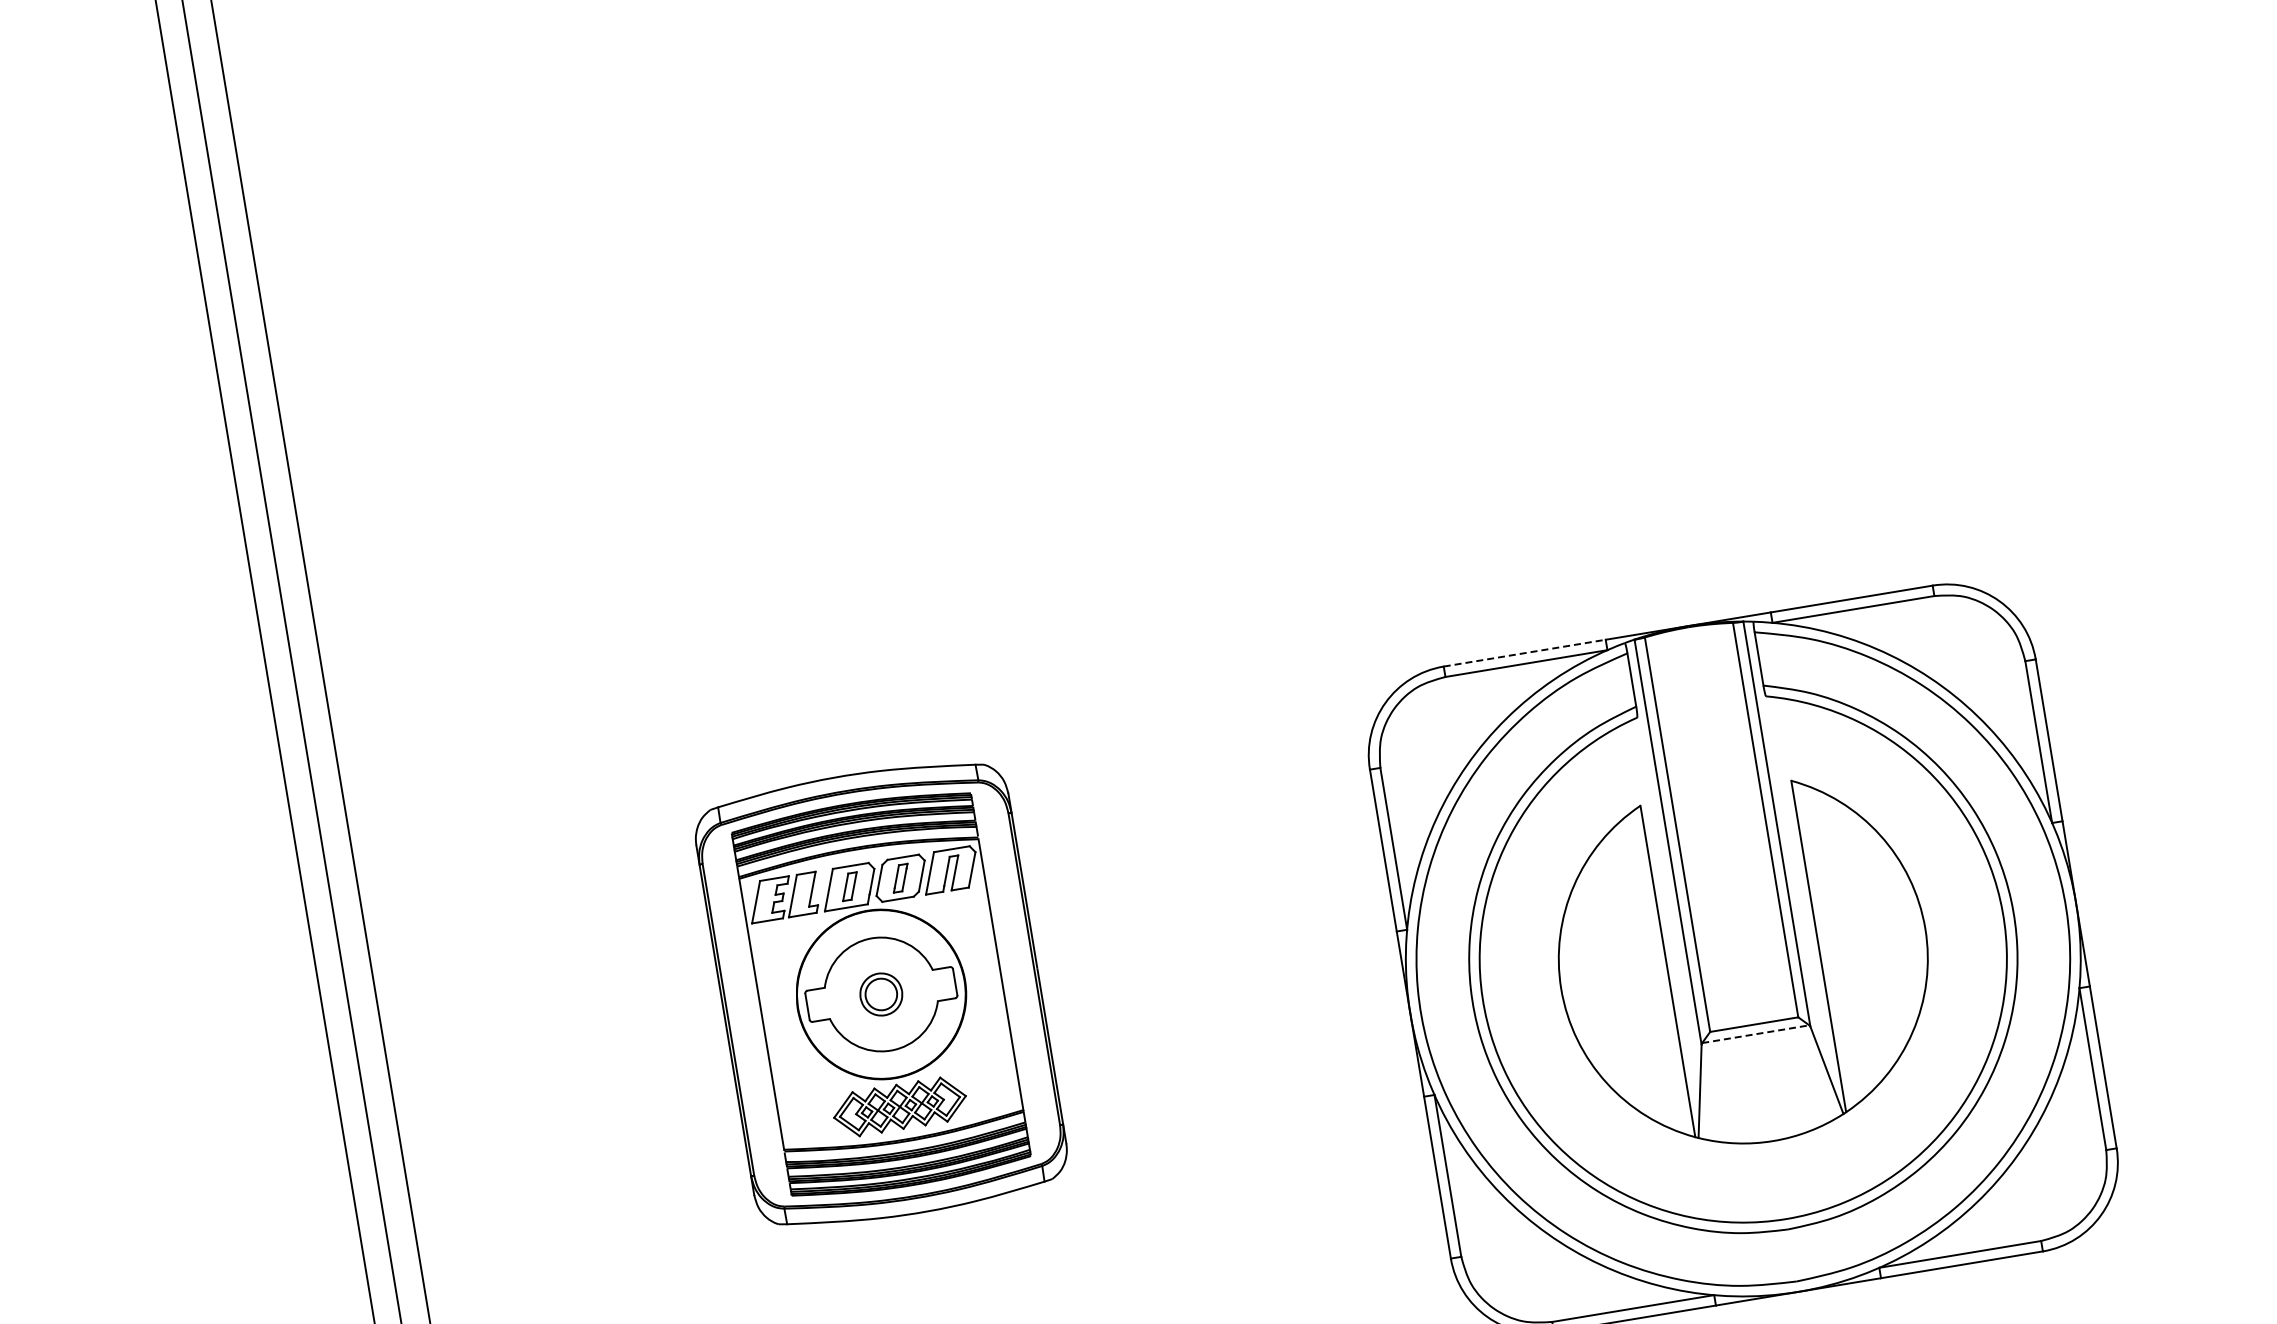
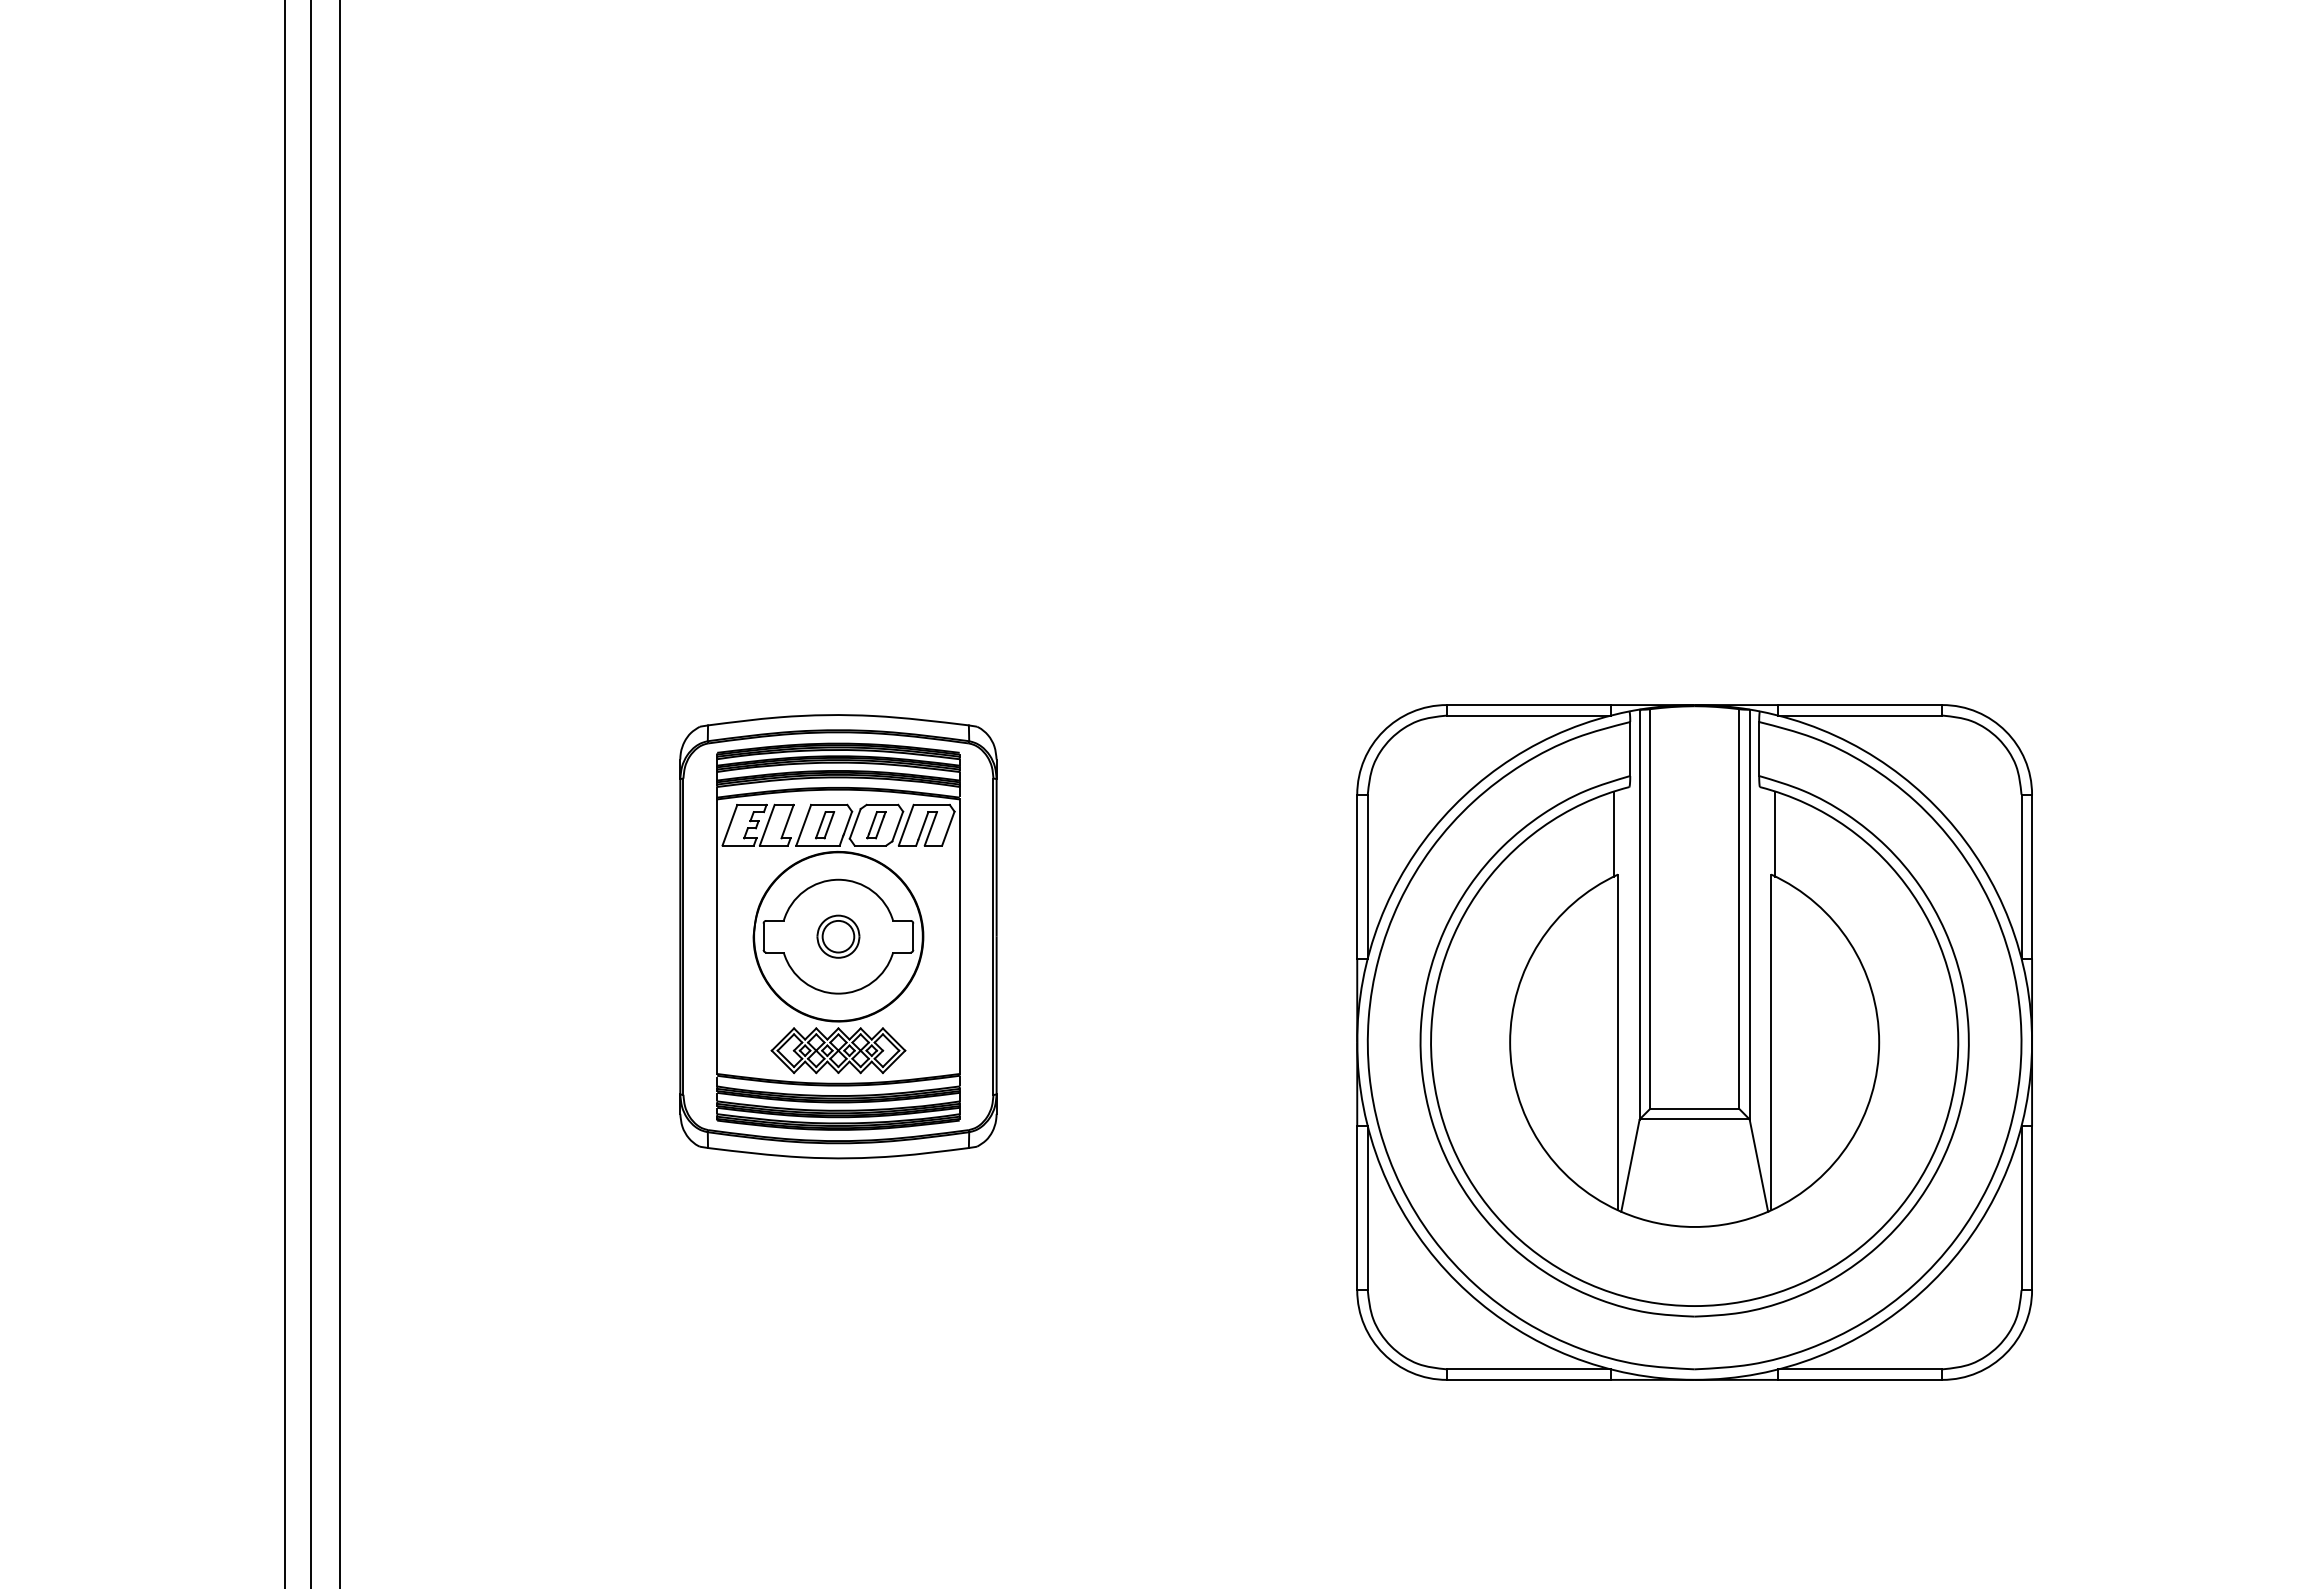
line: (1525, 653) -> (1529, 705), dashed -> solid
line: (1788, 739) -> (1775, 833), added
line: (1629, 766) -> (1613, 833), added
line: (1756, 1033) -> (1695, 1118), dashed -> solid

